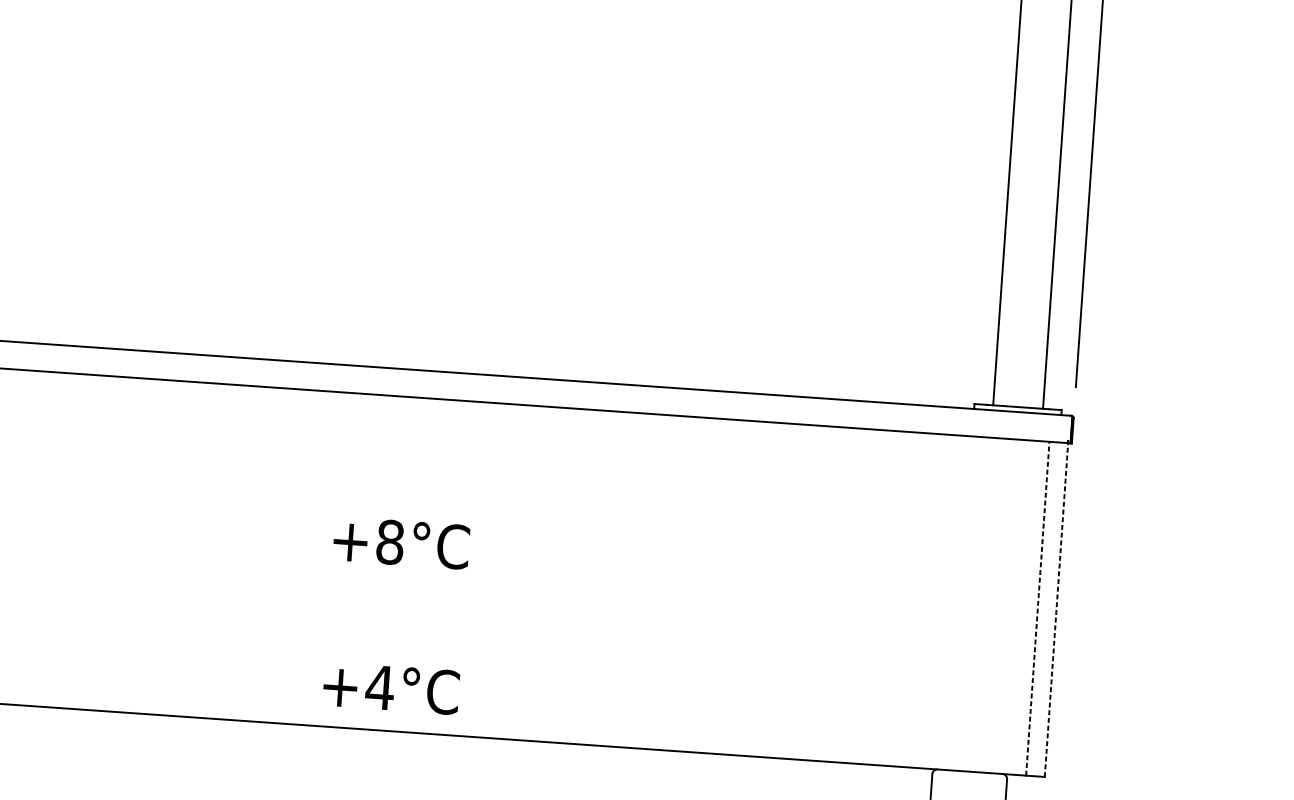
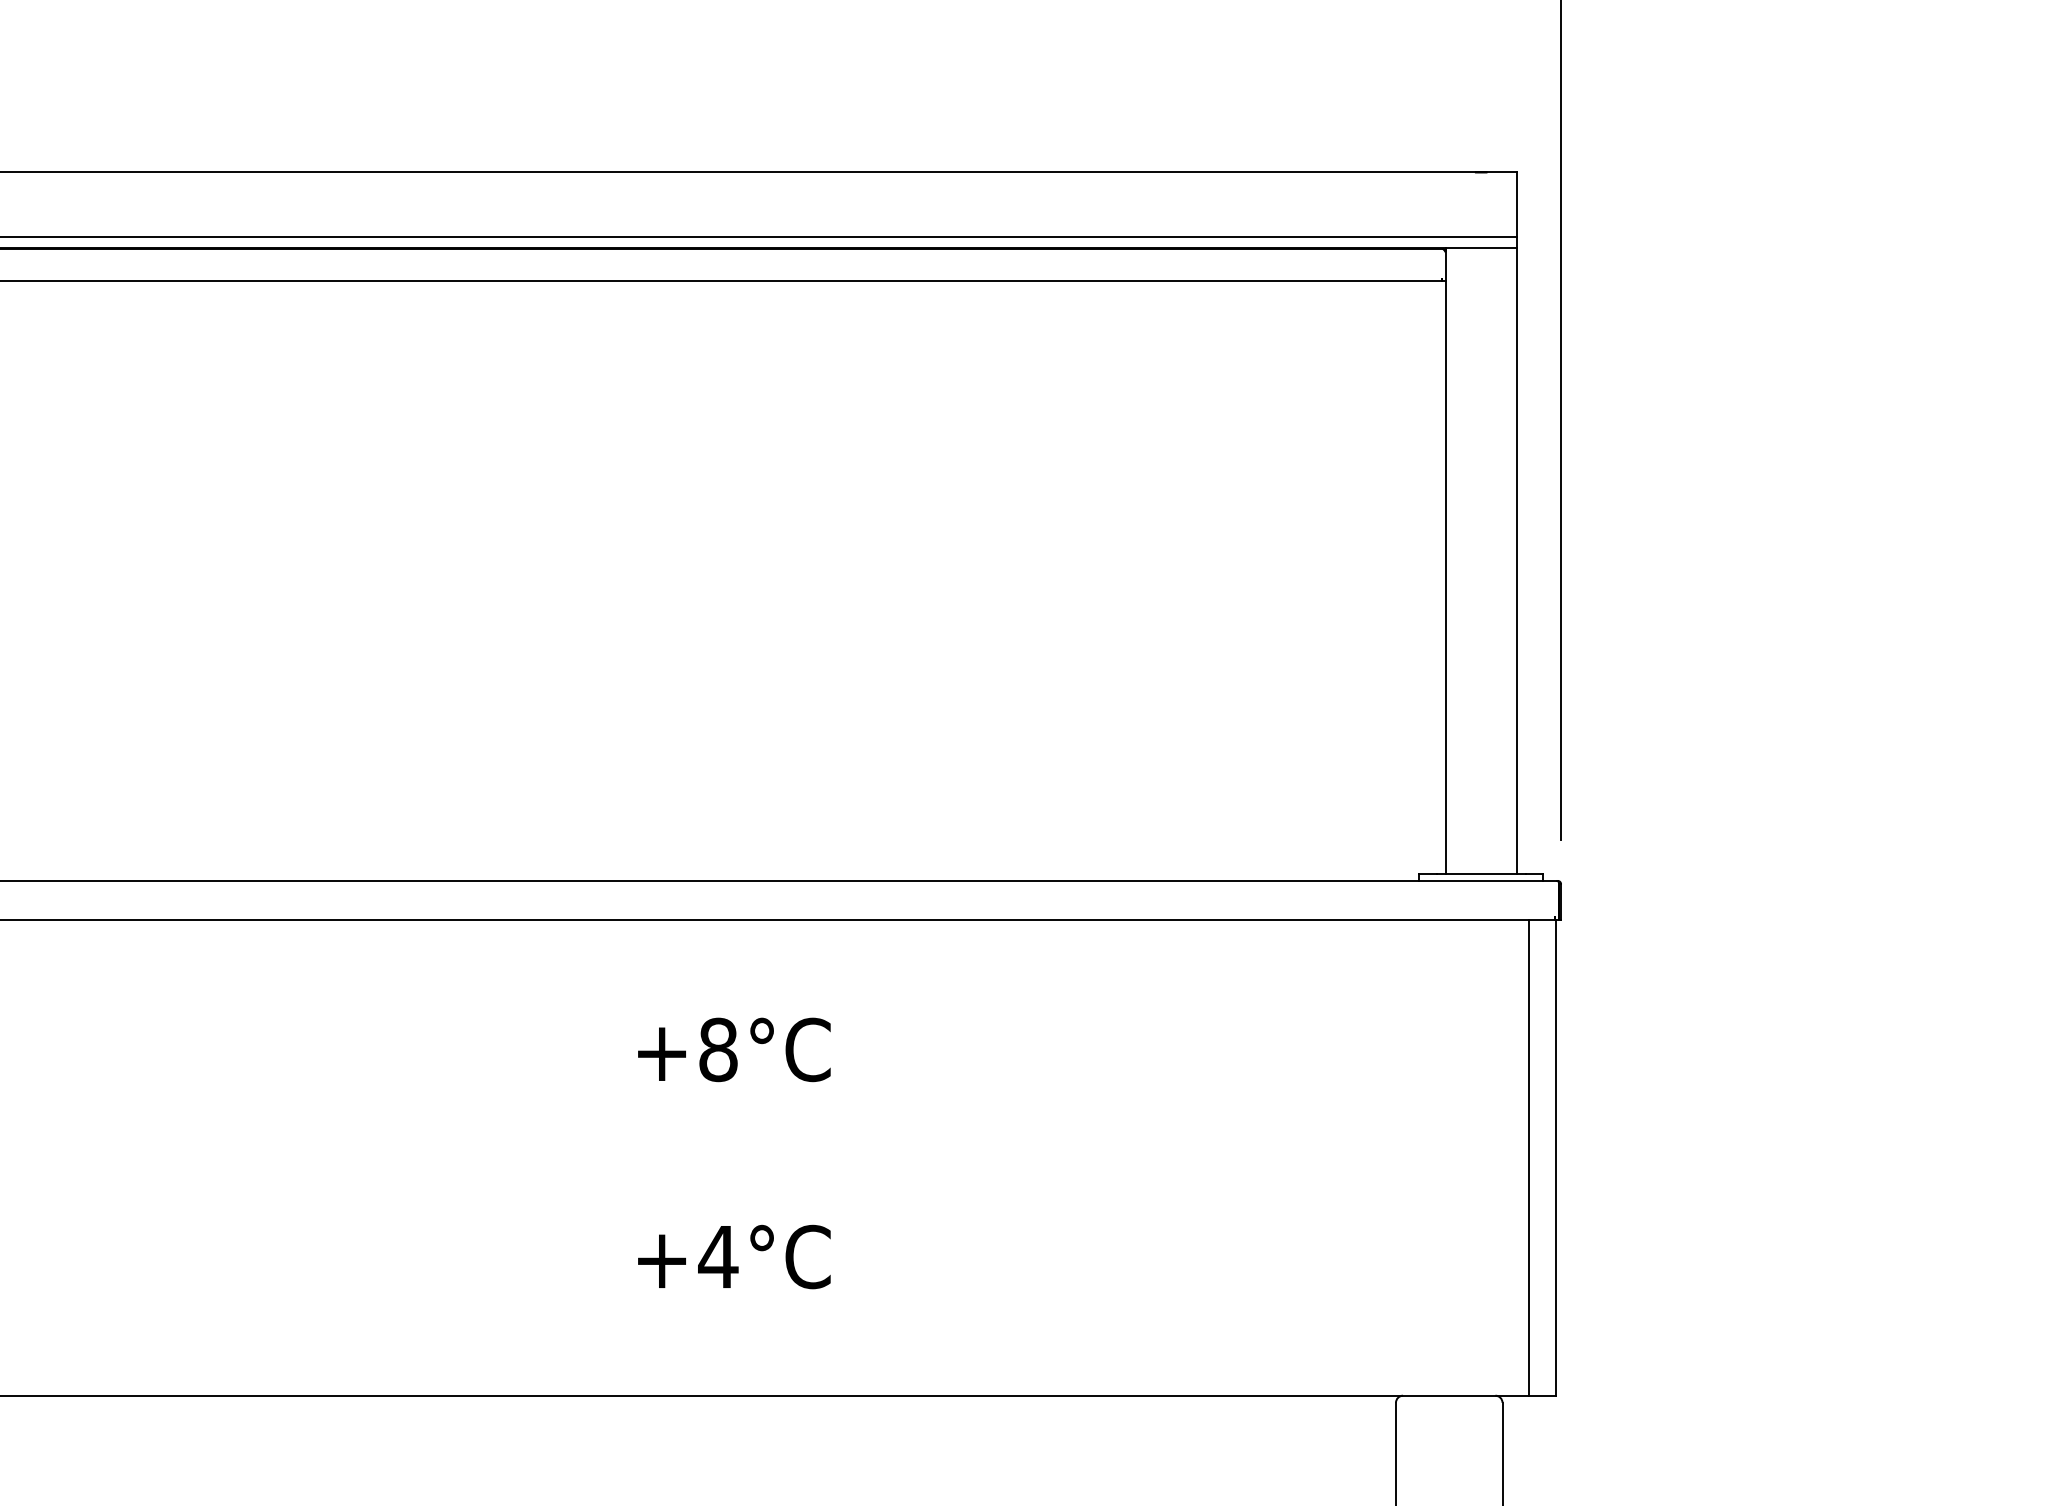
line: (1038, 608) -> (1529, 1157), dashed -> solid
line: (1056, 609) -> (1555, 1157), dashed -> solid
text: (396, 615) -> (734, 1153), moved

